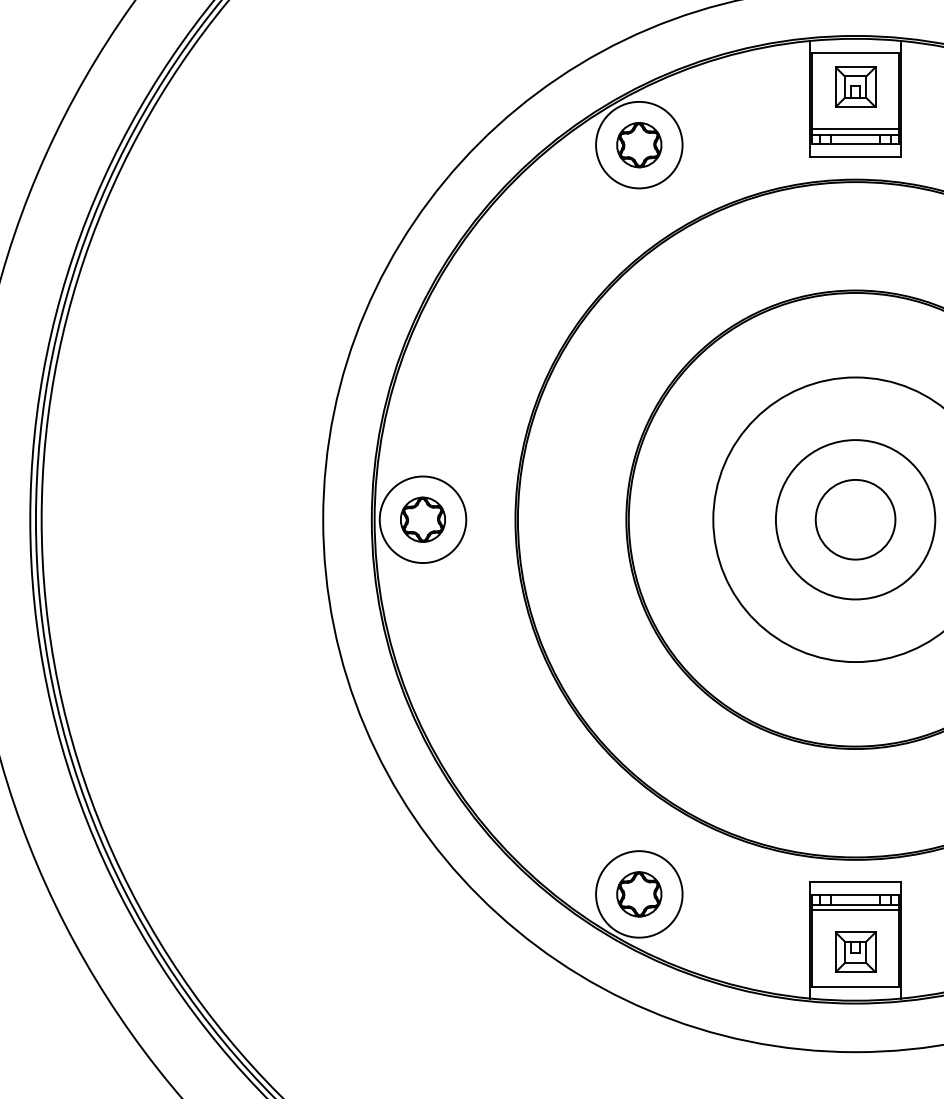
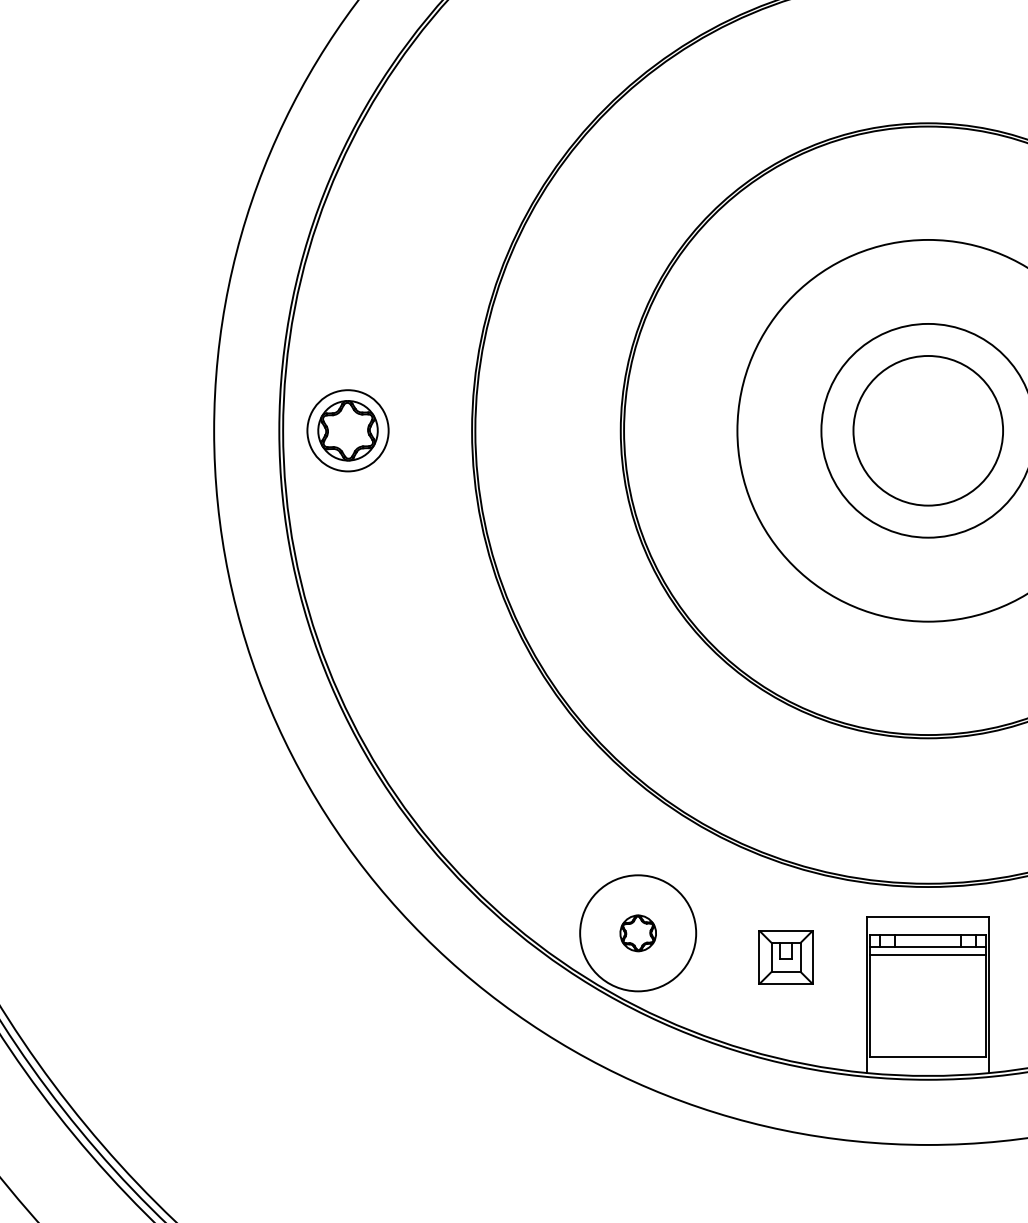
circle: (422, 519) -> (347, 430), size x0.7
circle: (855, 519) -> (928, 430), size x1.4
part: (639, 894) -> (638, 933), size x0.6
part: (855, 951) -> (785, 956), moved

